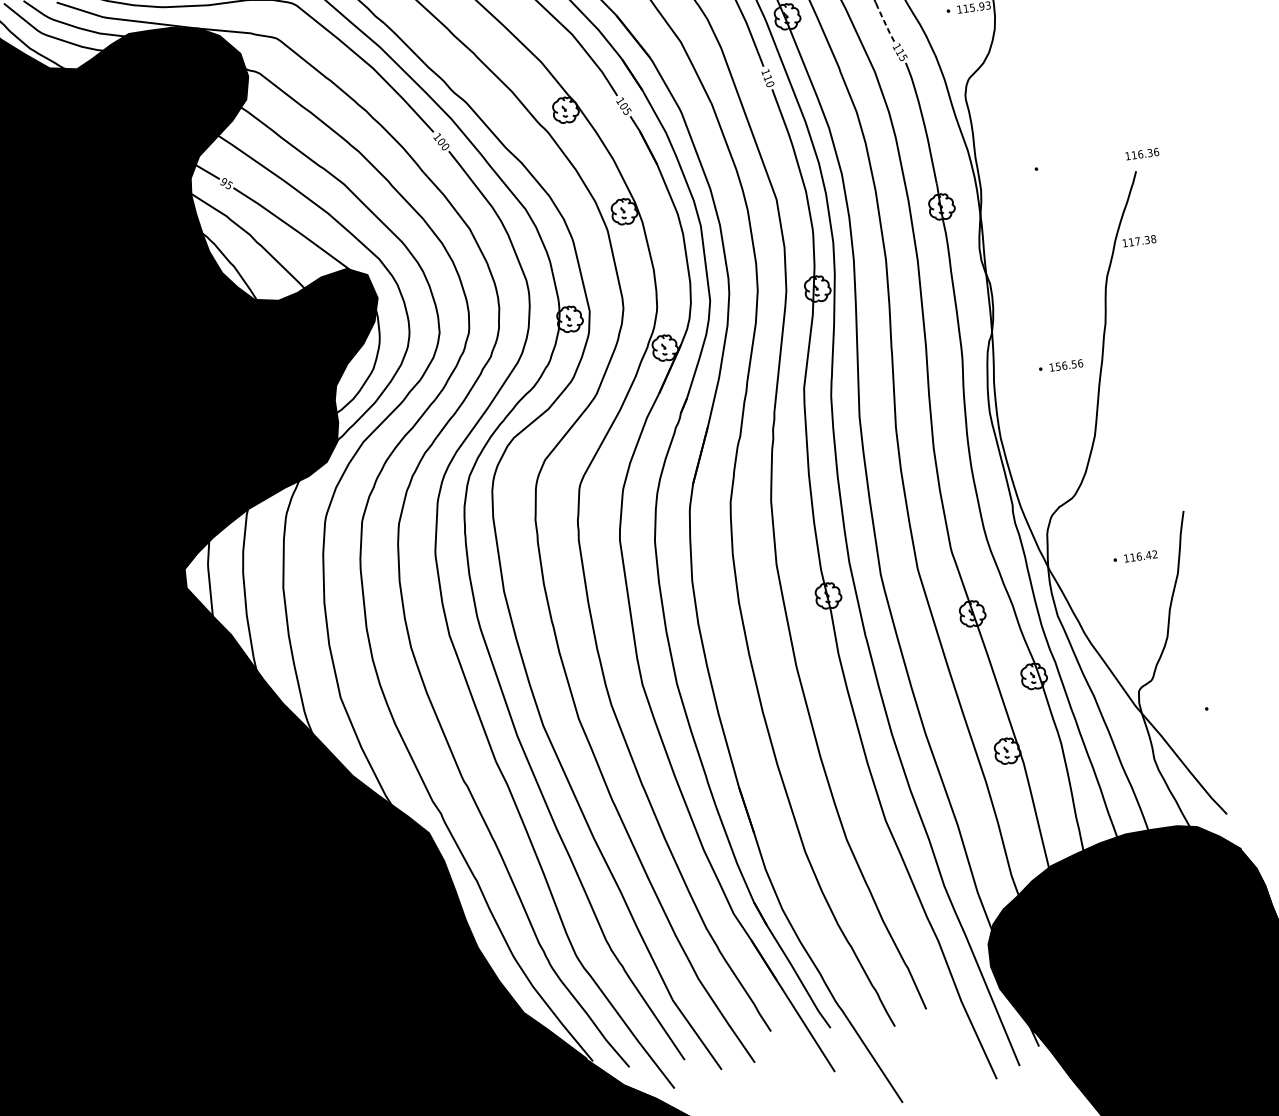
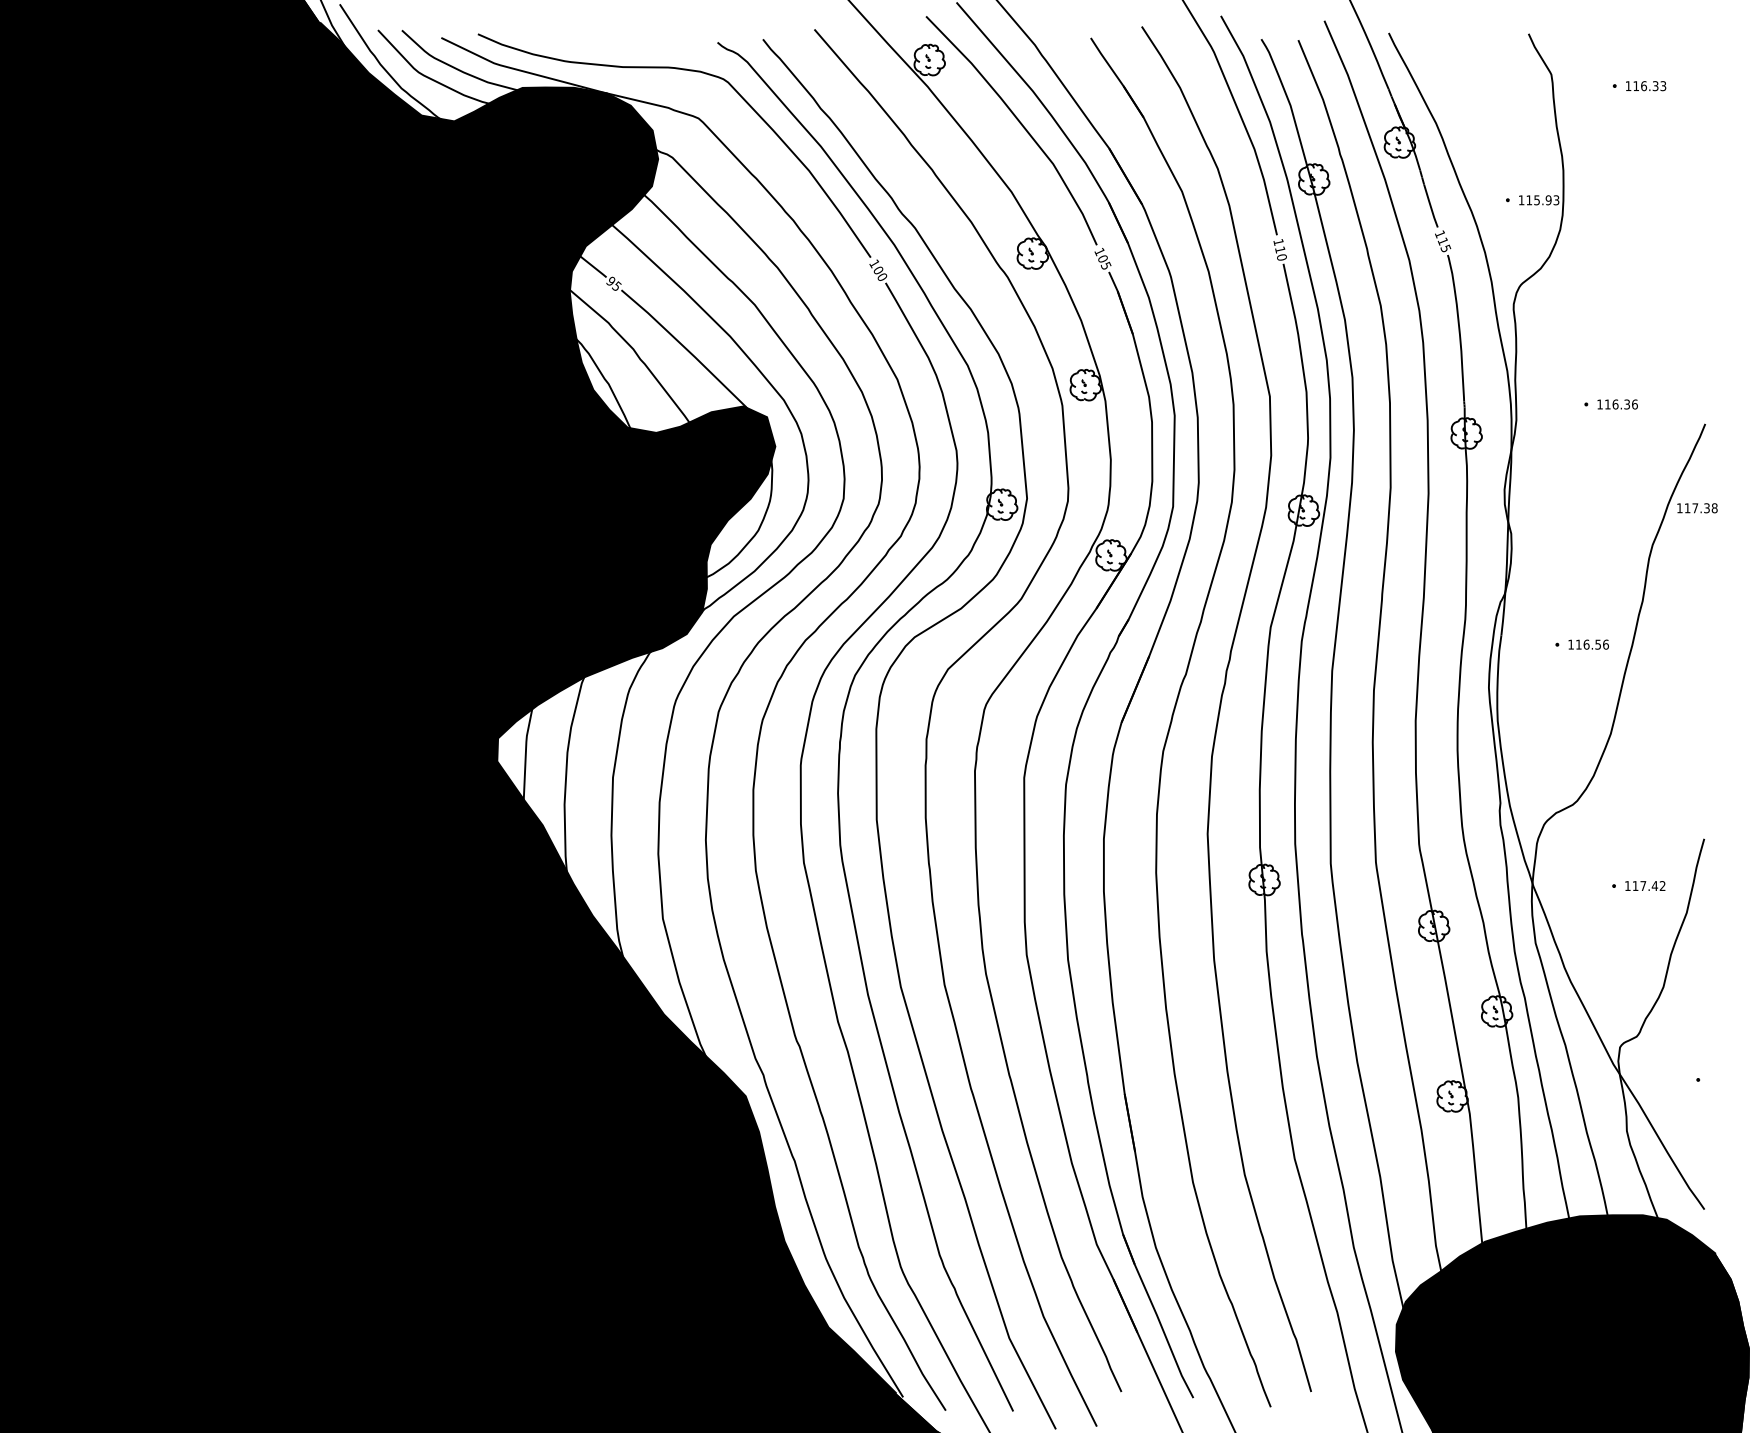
line: (885, 24) -> (1430, 205), dashed -> solid
text: (1142, 154) -> (1617, 404), moved
text: (1058, 366) -> (1578, 644), 156.56 -> 116.56
text: (1139, 557) -> (1643, 886), 116.42 -> 117.42

